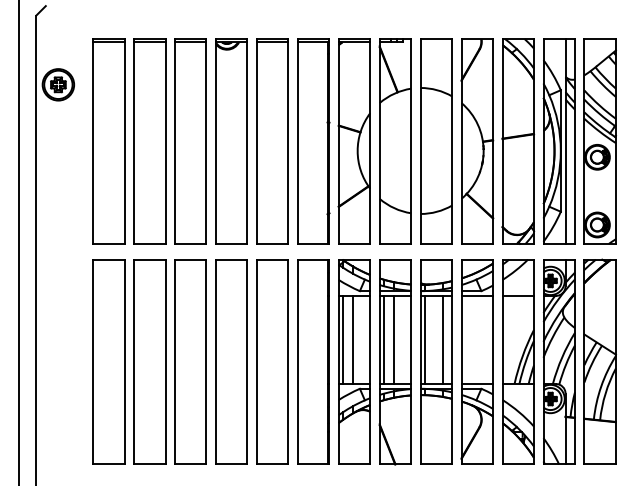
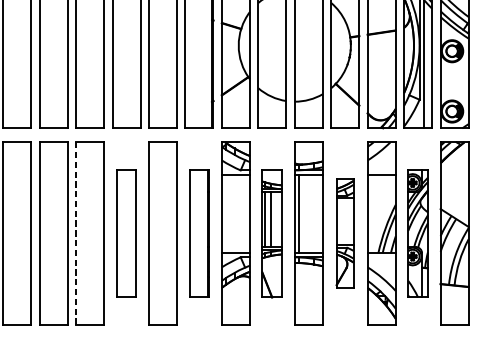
line: (343, 339) -> (226, 213), removed
line: (352, 339) -> (234, 213), removed
line: (442, 339) -> (314, 213), removed
line: (174, 361) -> (75, 233), solid -> dashed
part: (231, 361) -> (126, 233), size x0.7
part: (313, 361) -> (199, 233), size x0.7
part: (476, 361) -> (344, 233), size x0.6
part: (558, 361) -> (417, 233), size x0.7
part: (394, 362) -> (271, 233), size x0.7

